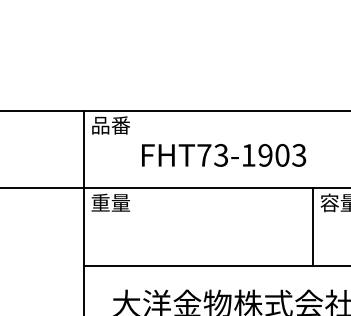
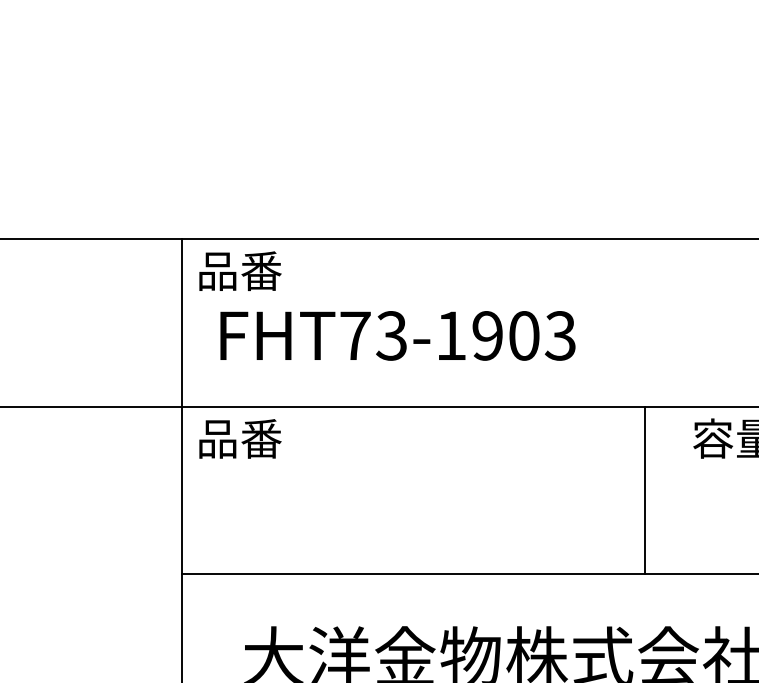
text: (224, 155) -> (398, 336), moved
text: (110, 202) -> (238, 437), 重量 -> 品番
line: (313, 226) -> (645, 489), moved

